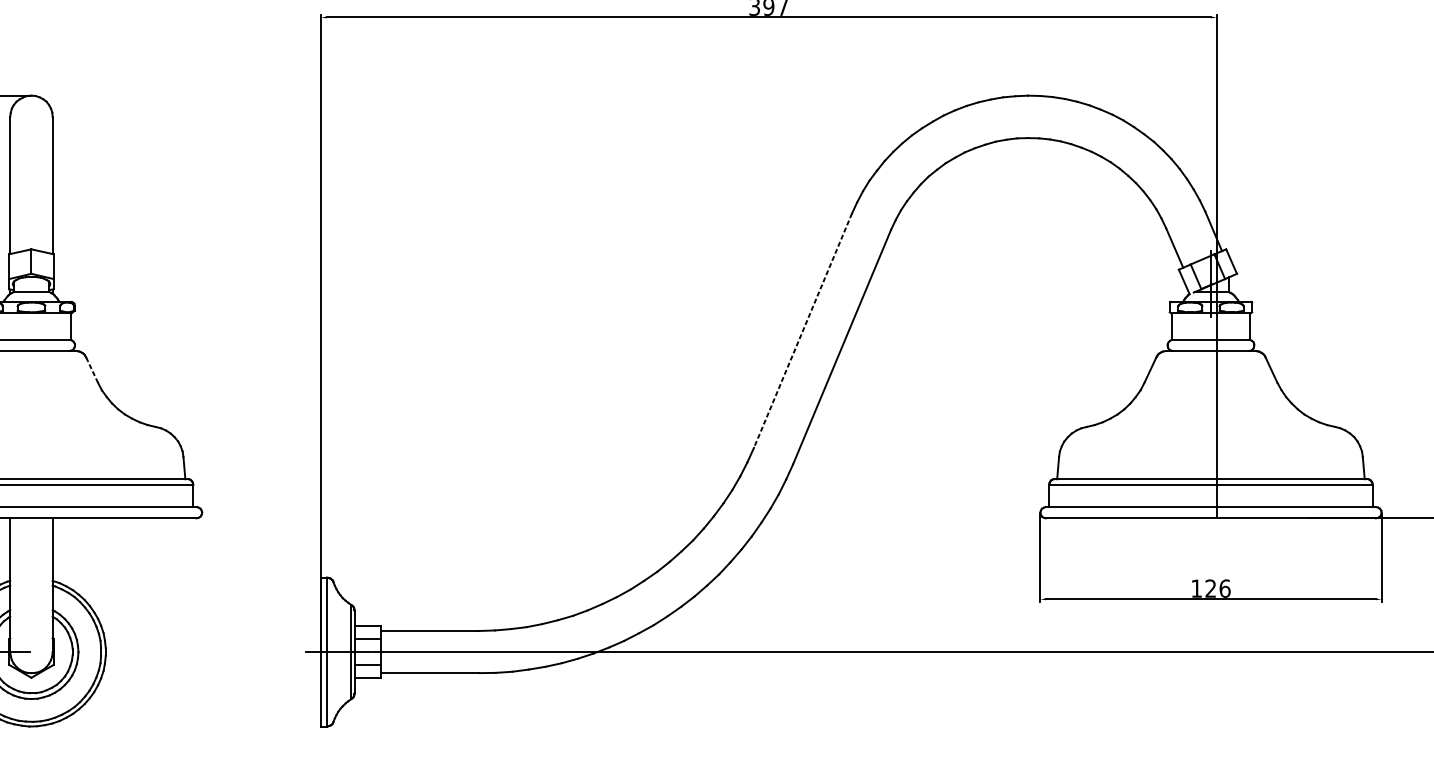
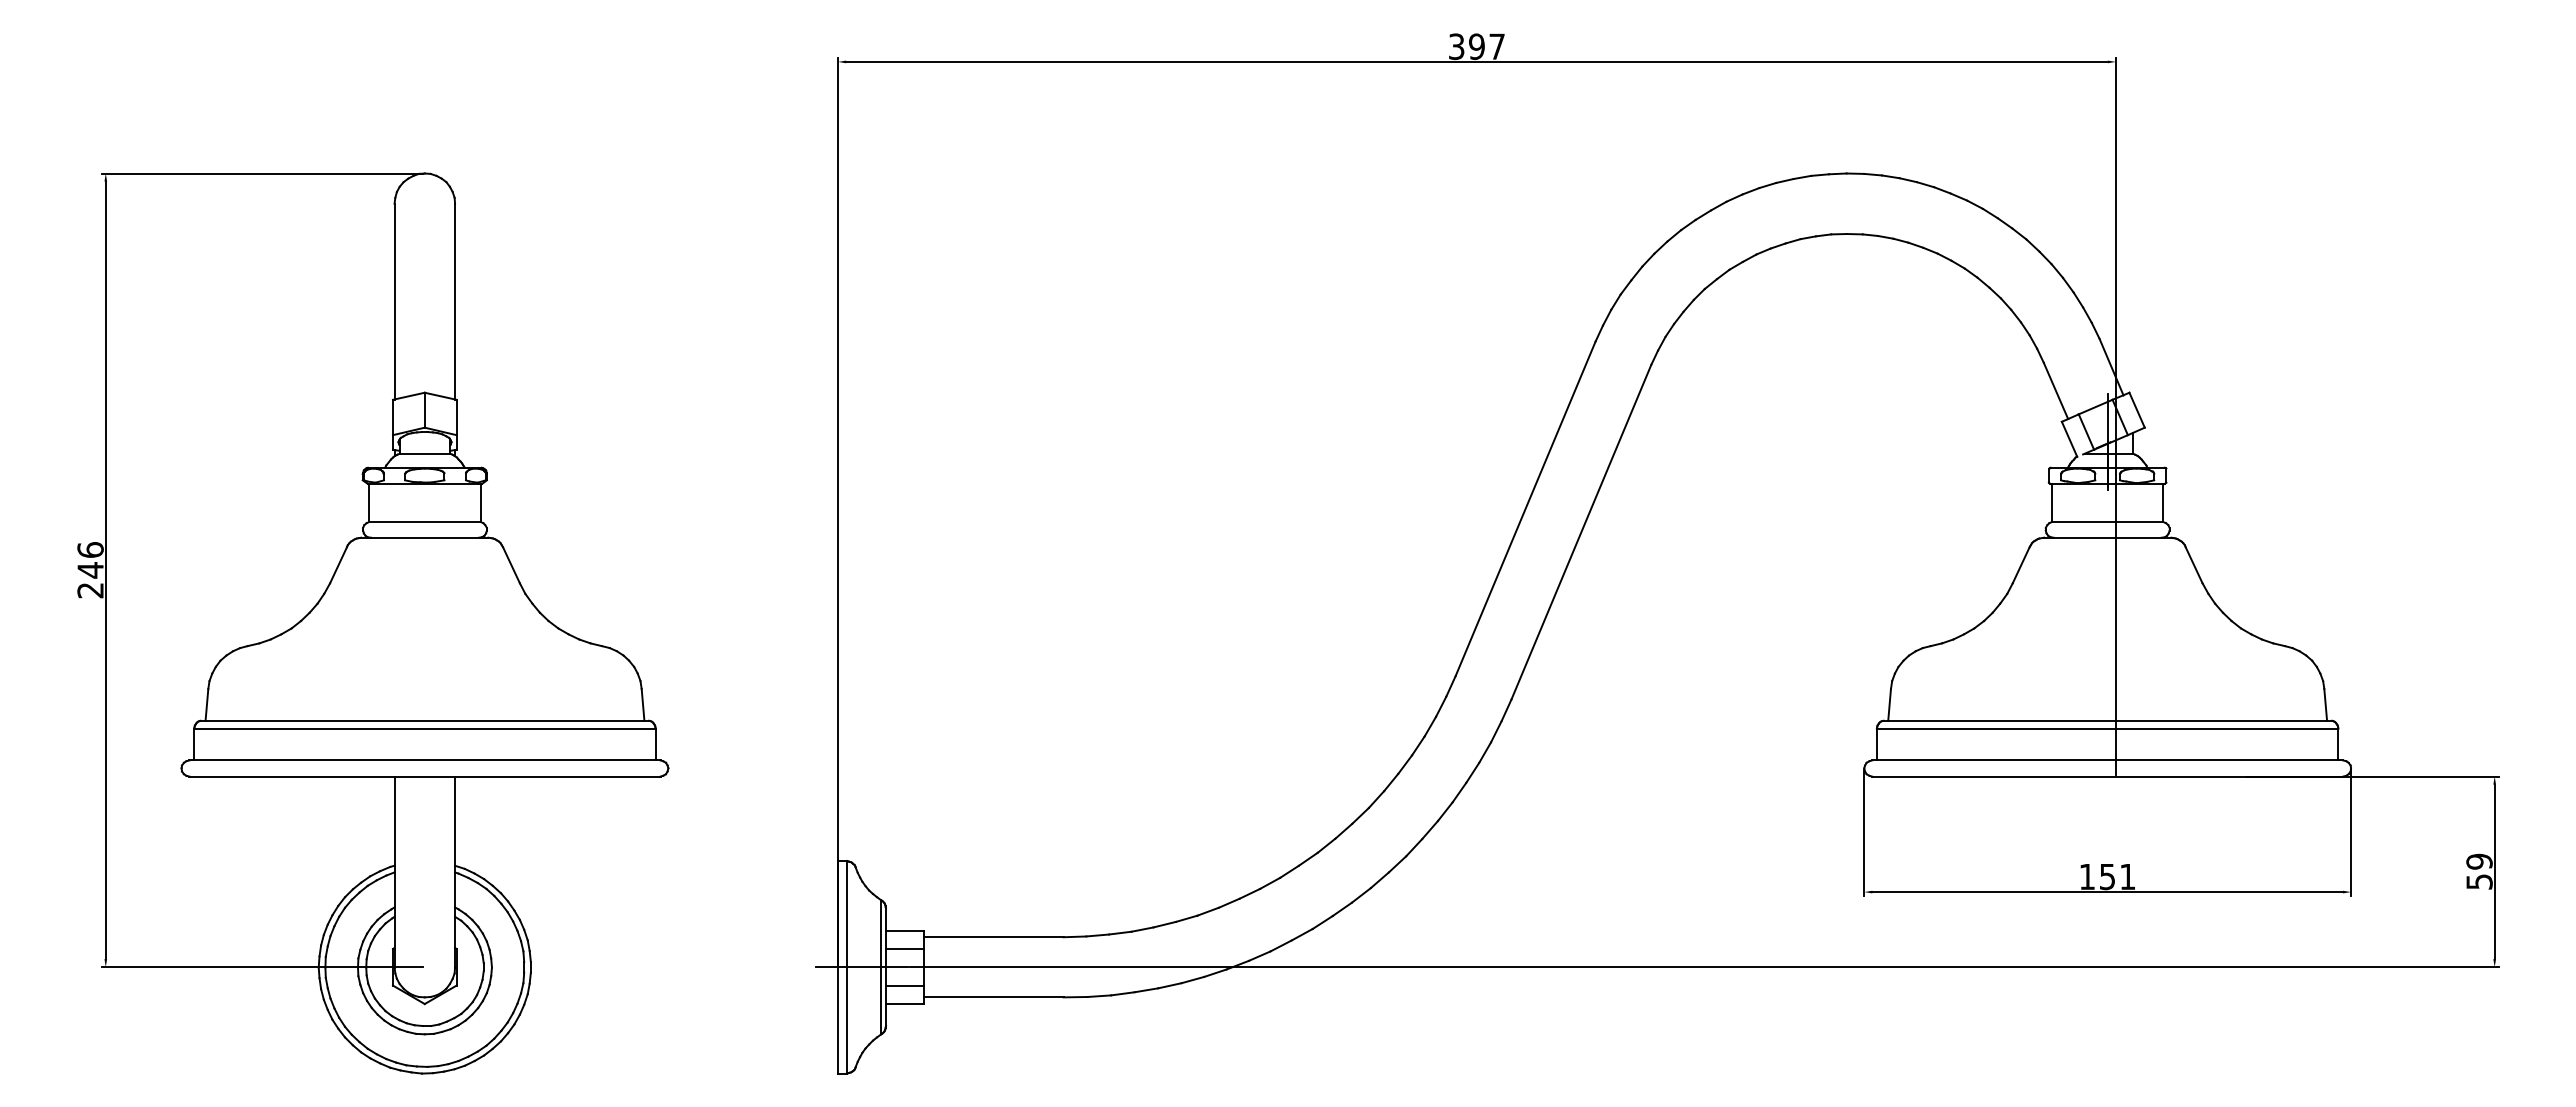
line: (802, 331) -> (1525, 509), dashed -> solid
line: (92, 370) -> (511, 565), dashed -> solid
text: (1217, 588) -> (2117, 876), 126 -> 151

